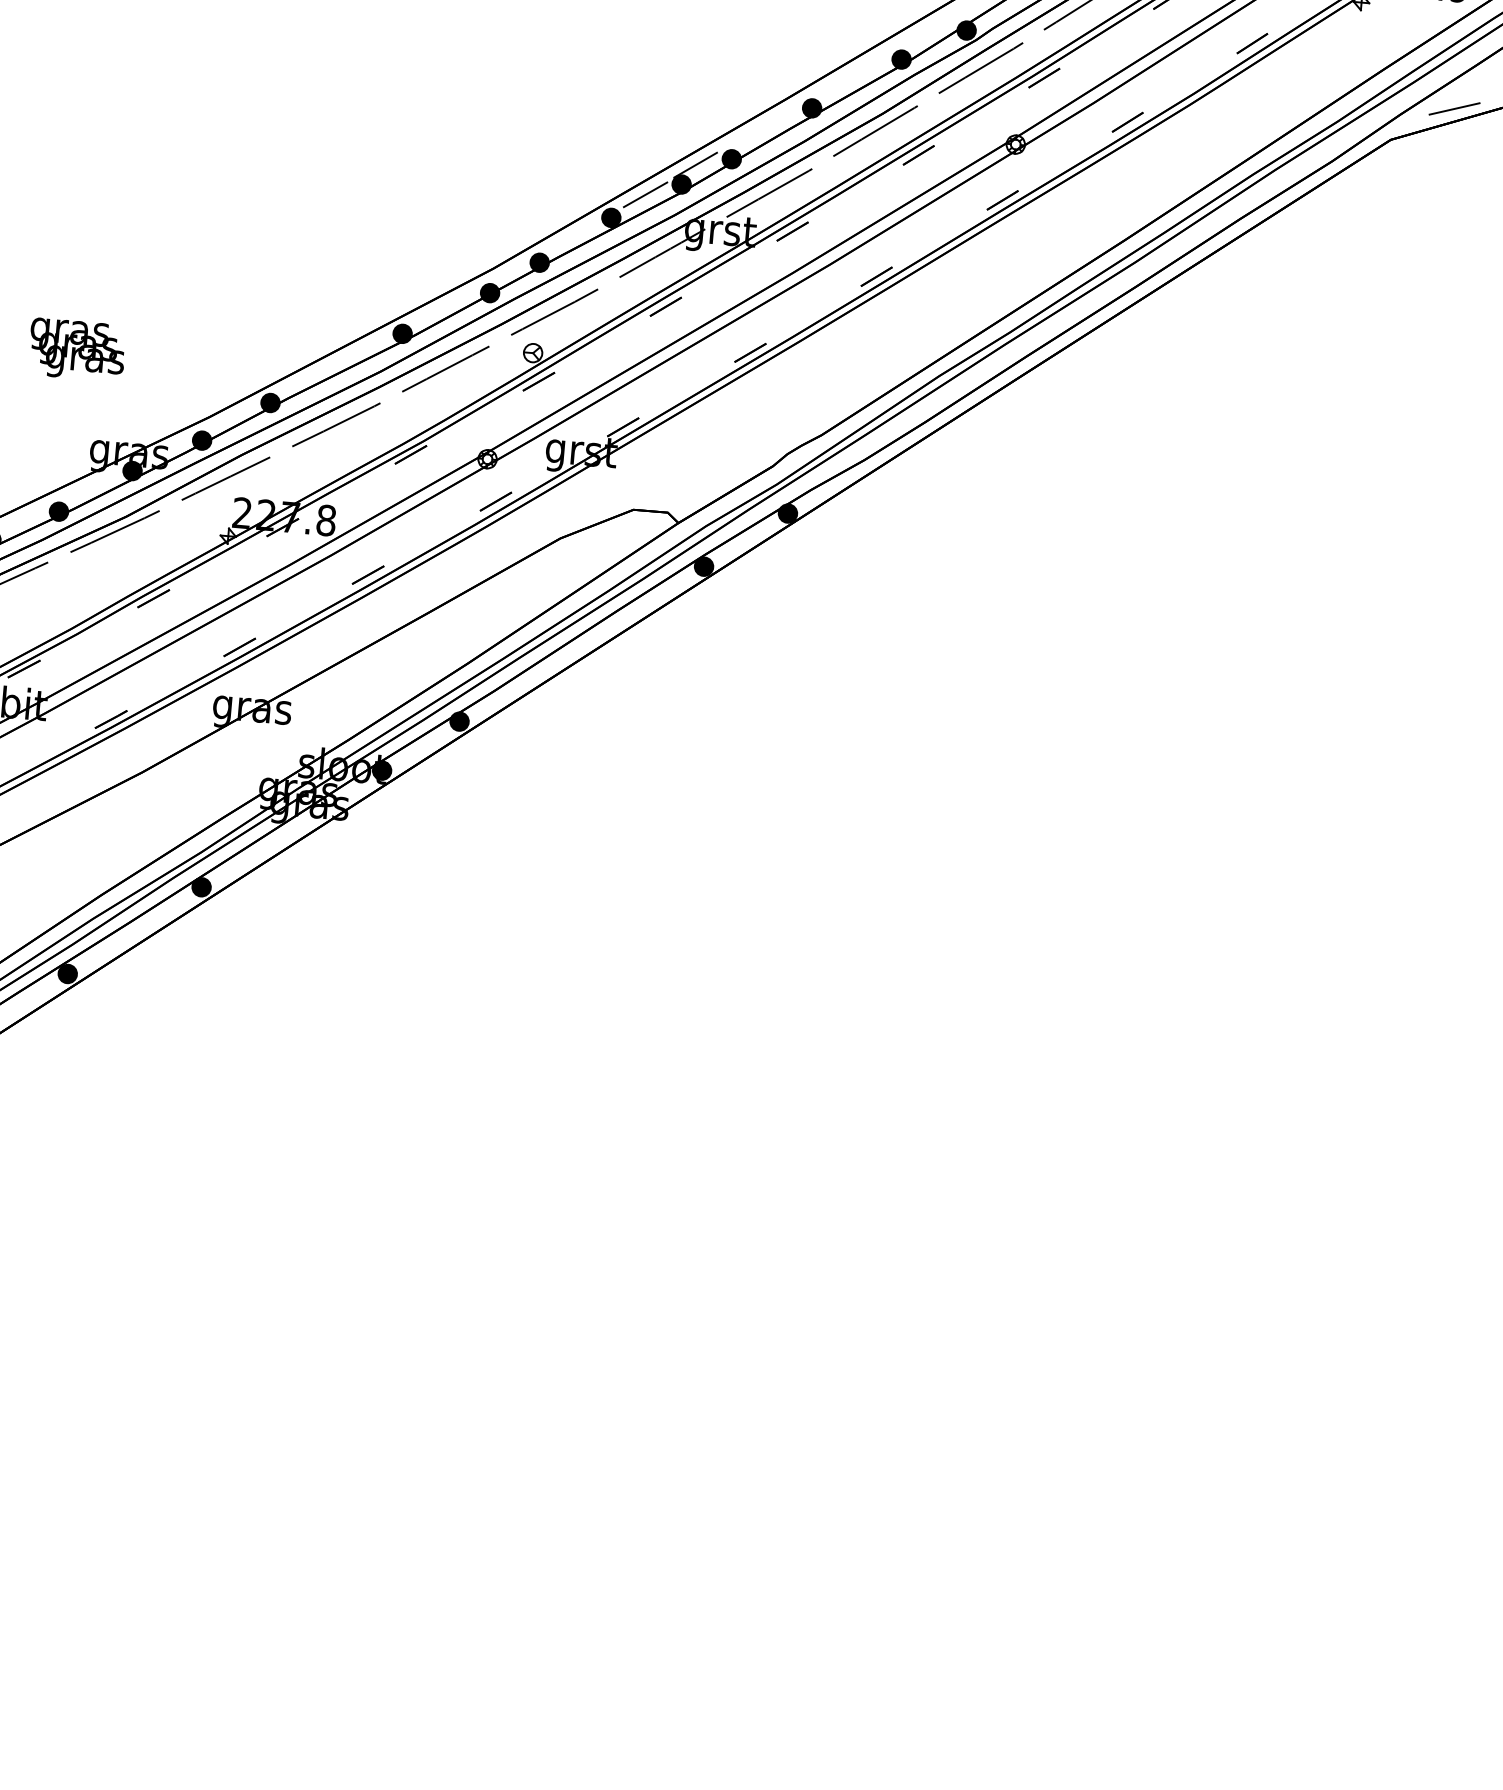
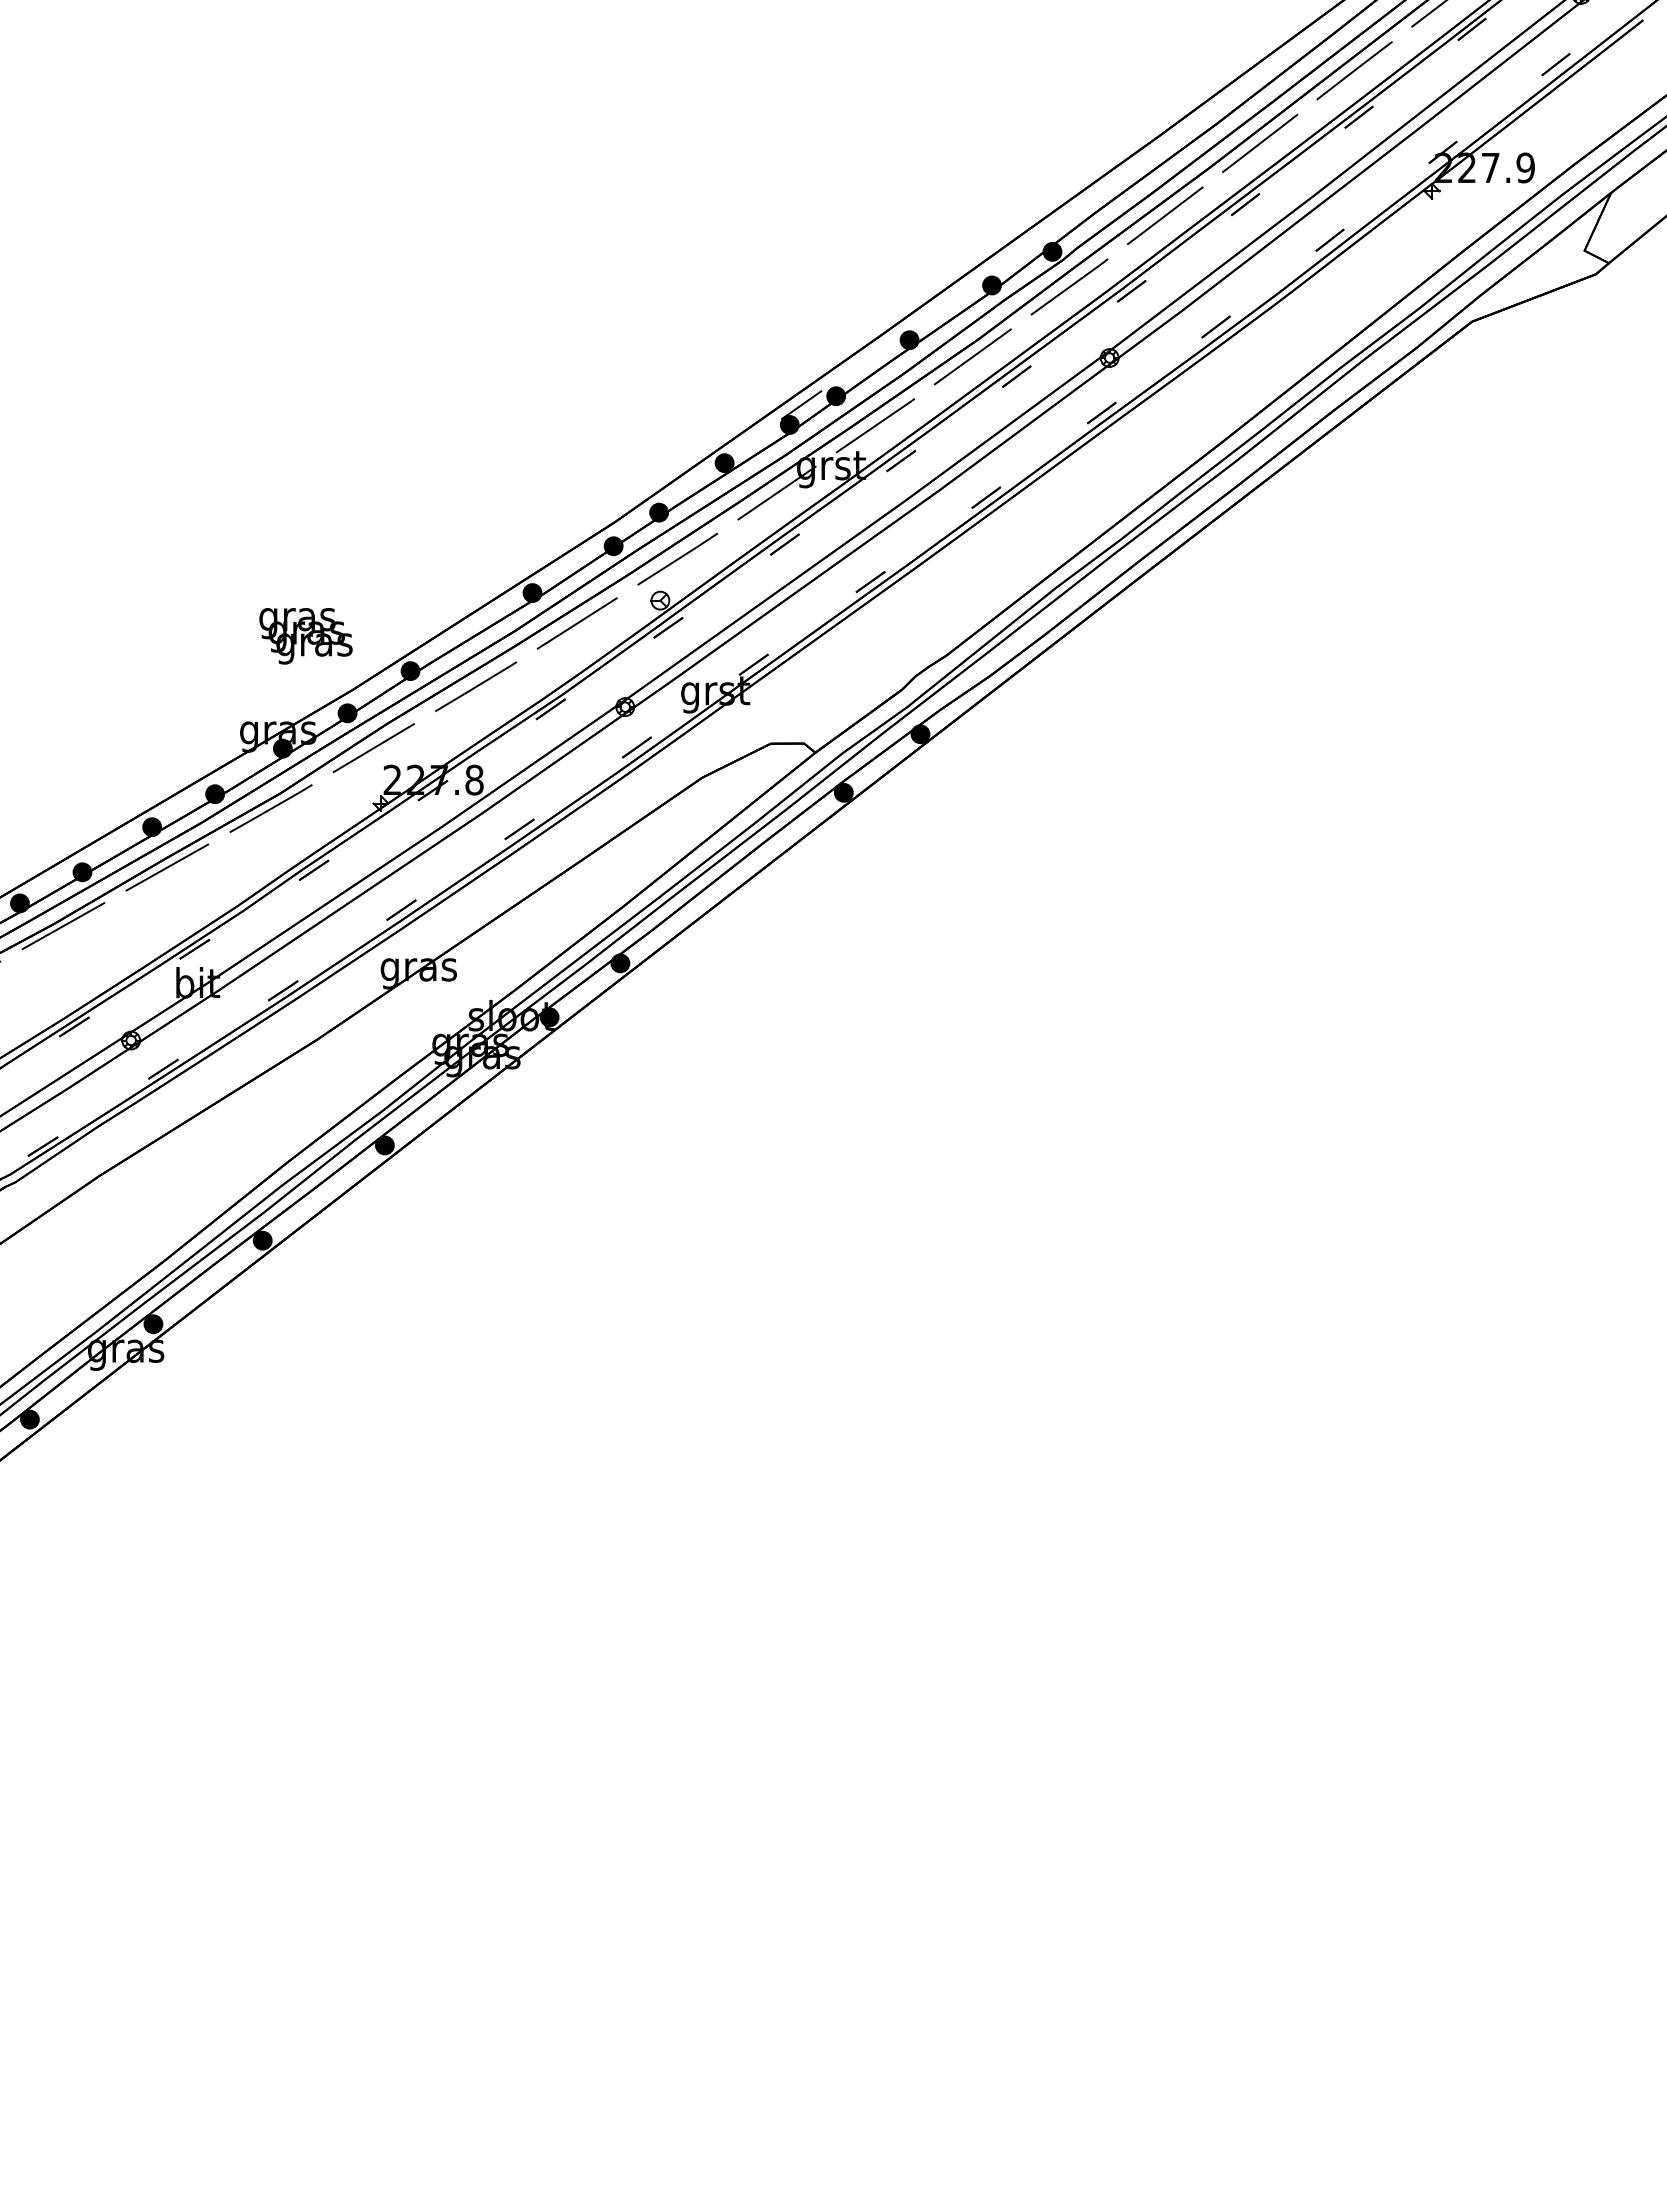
line: (1453, 108) -> (1530, 286), removed
line: (645, 194) -> (755, 437), removed
text: (76, 350) -> (305, 636), moved

